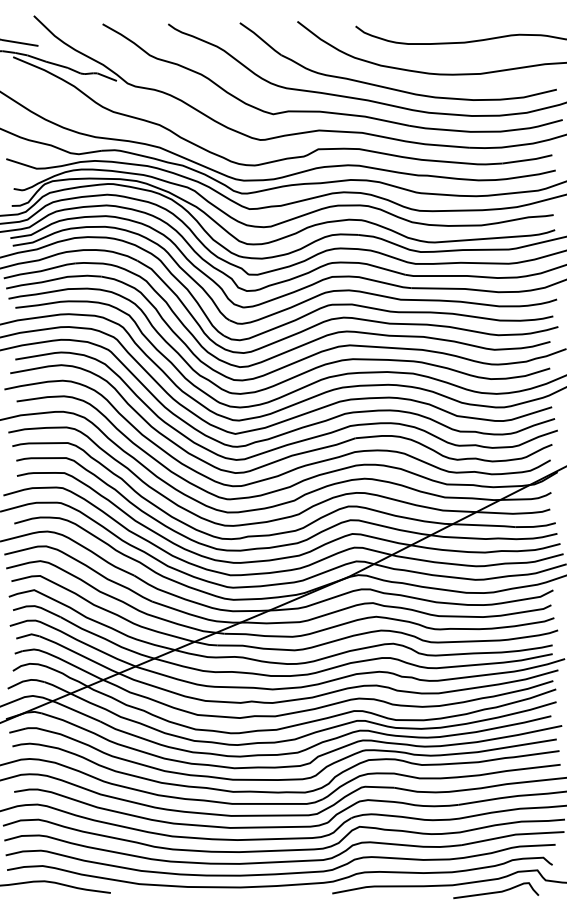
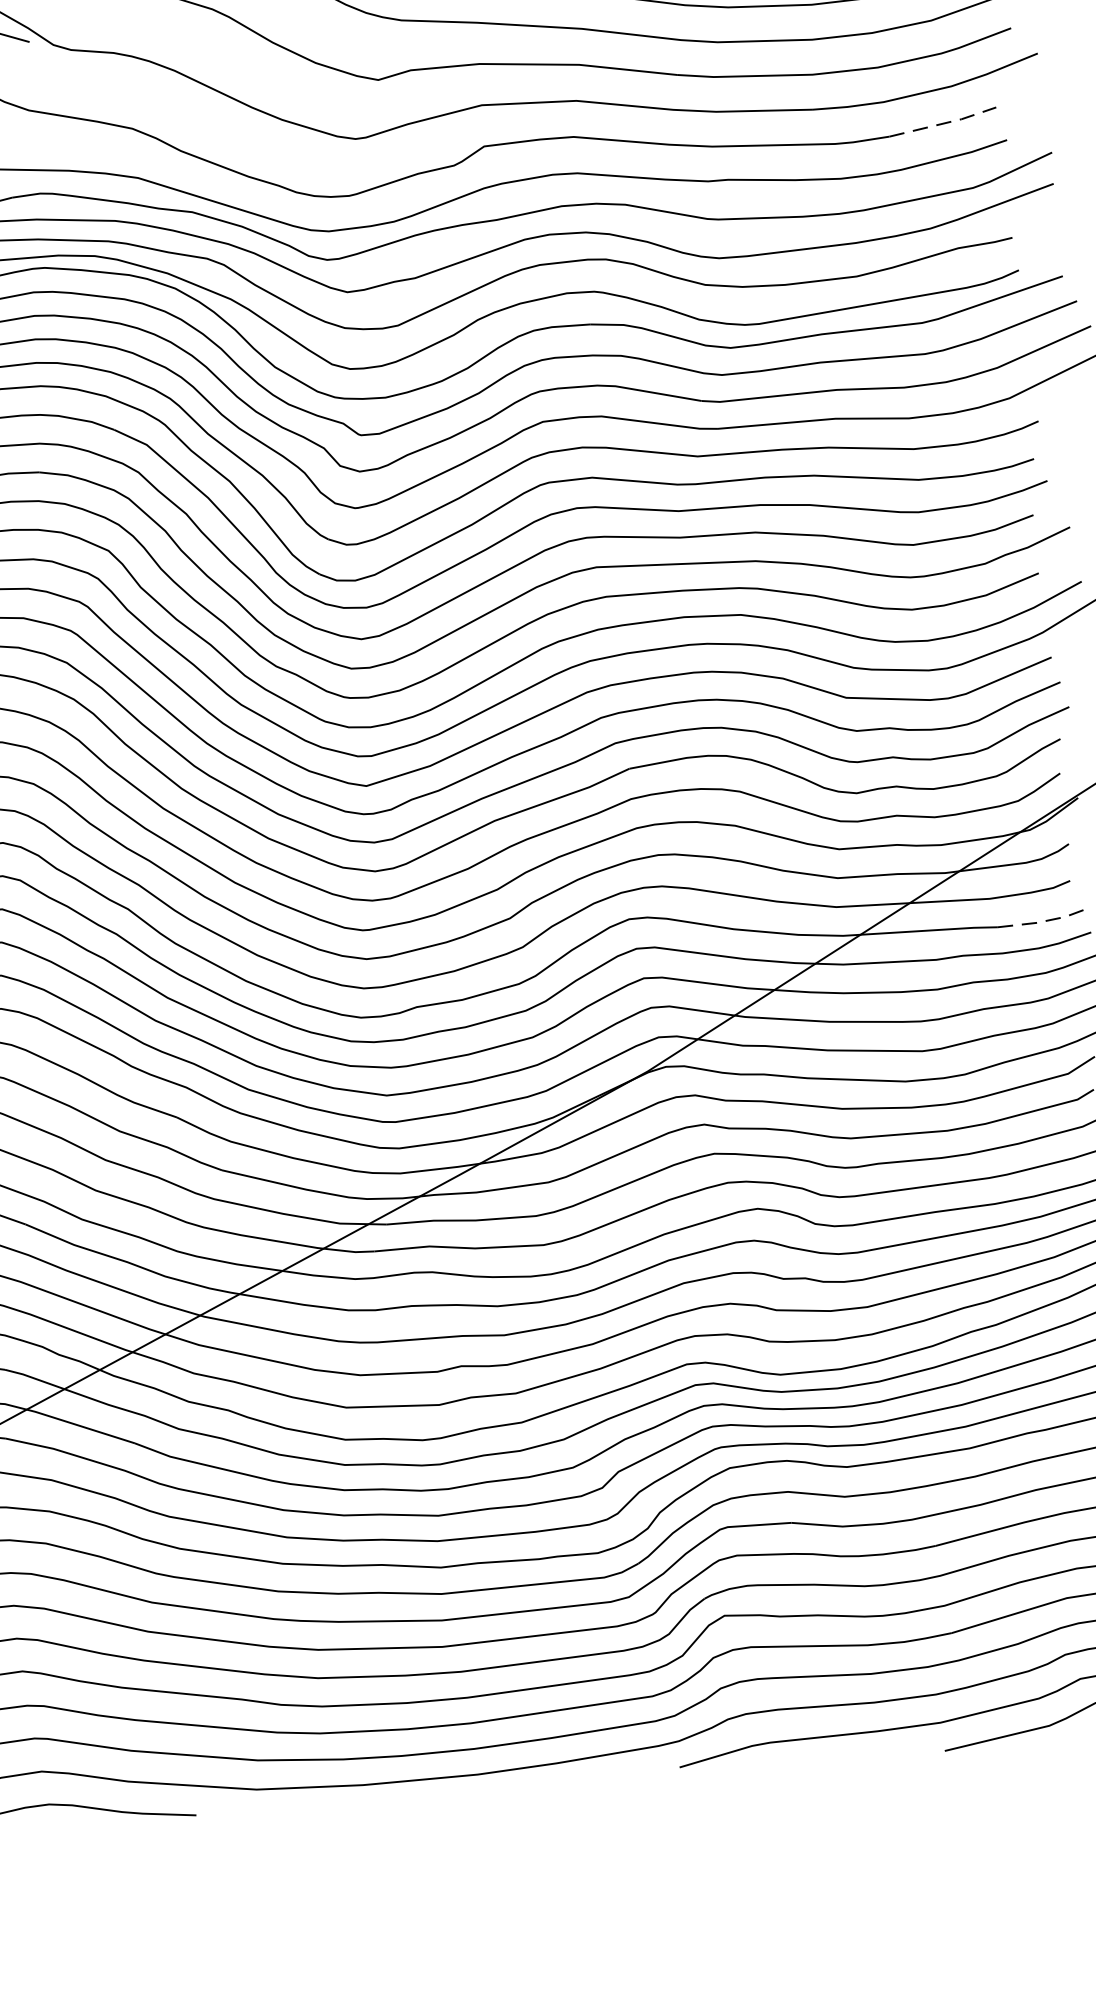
line: (528, 160) -> (945, 124), solid -> dashed
line: (536, 526) -> (1043, 921), solid -> dashed

